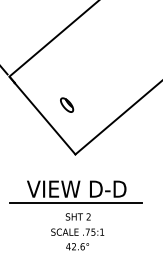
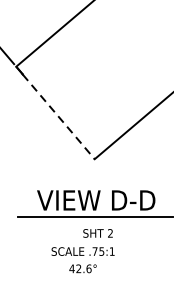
part: (67, 104) -> (85, 99), removed
line: (45, 118) -> (59, 116), solid -> dashed
text: (77, 239) -> (82, 260), moved

